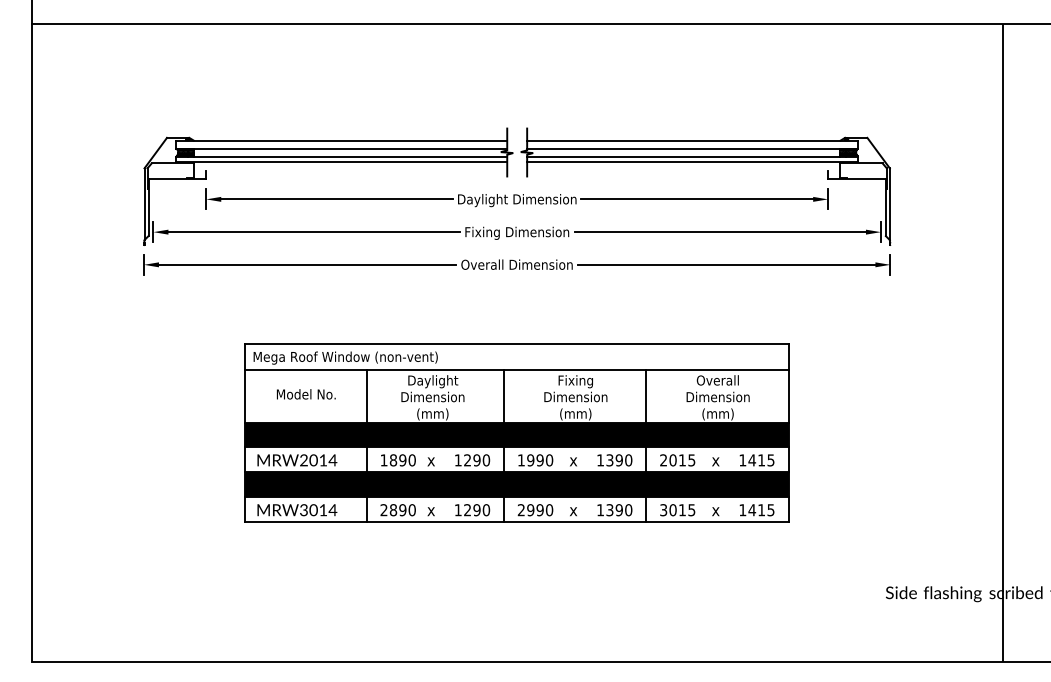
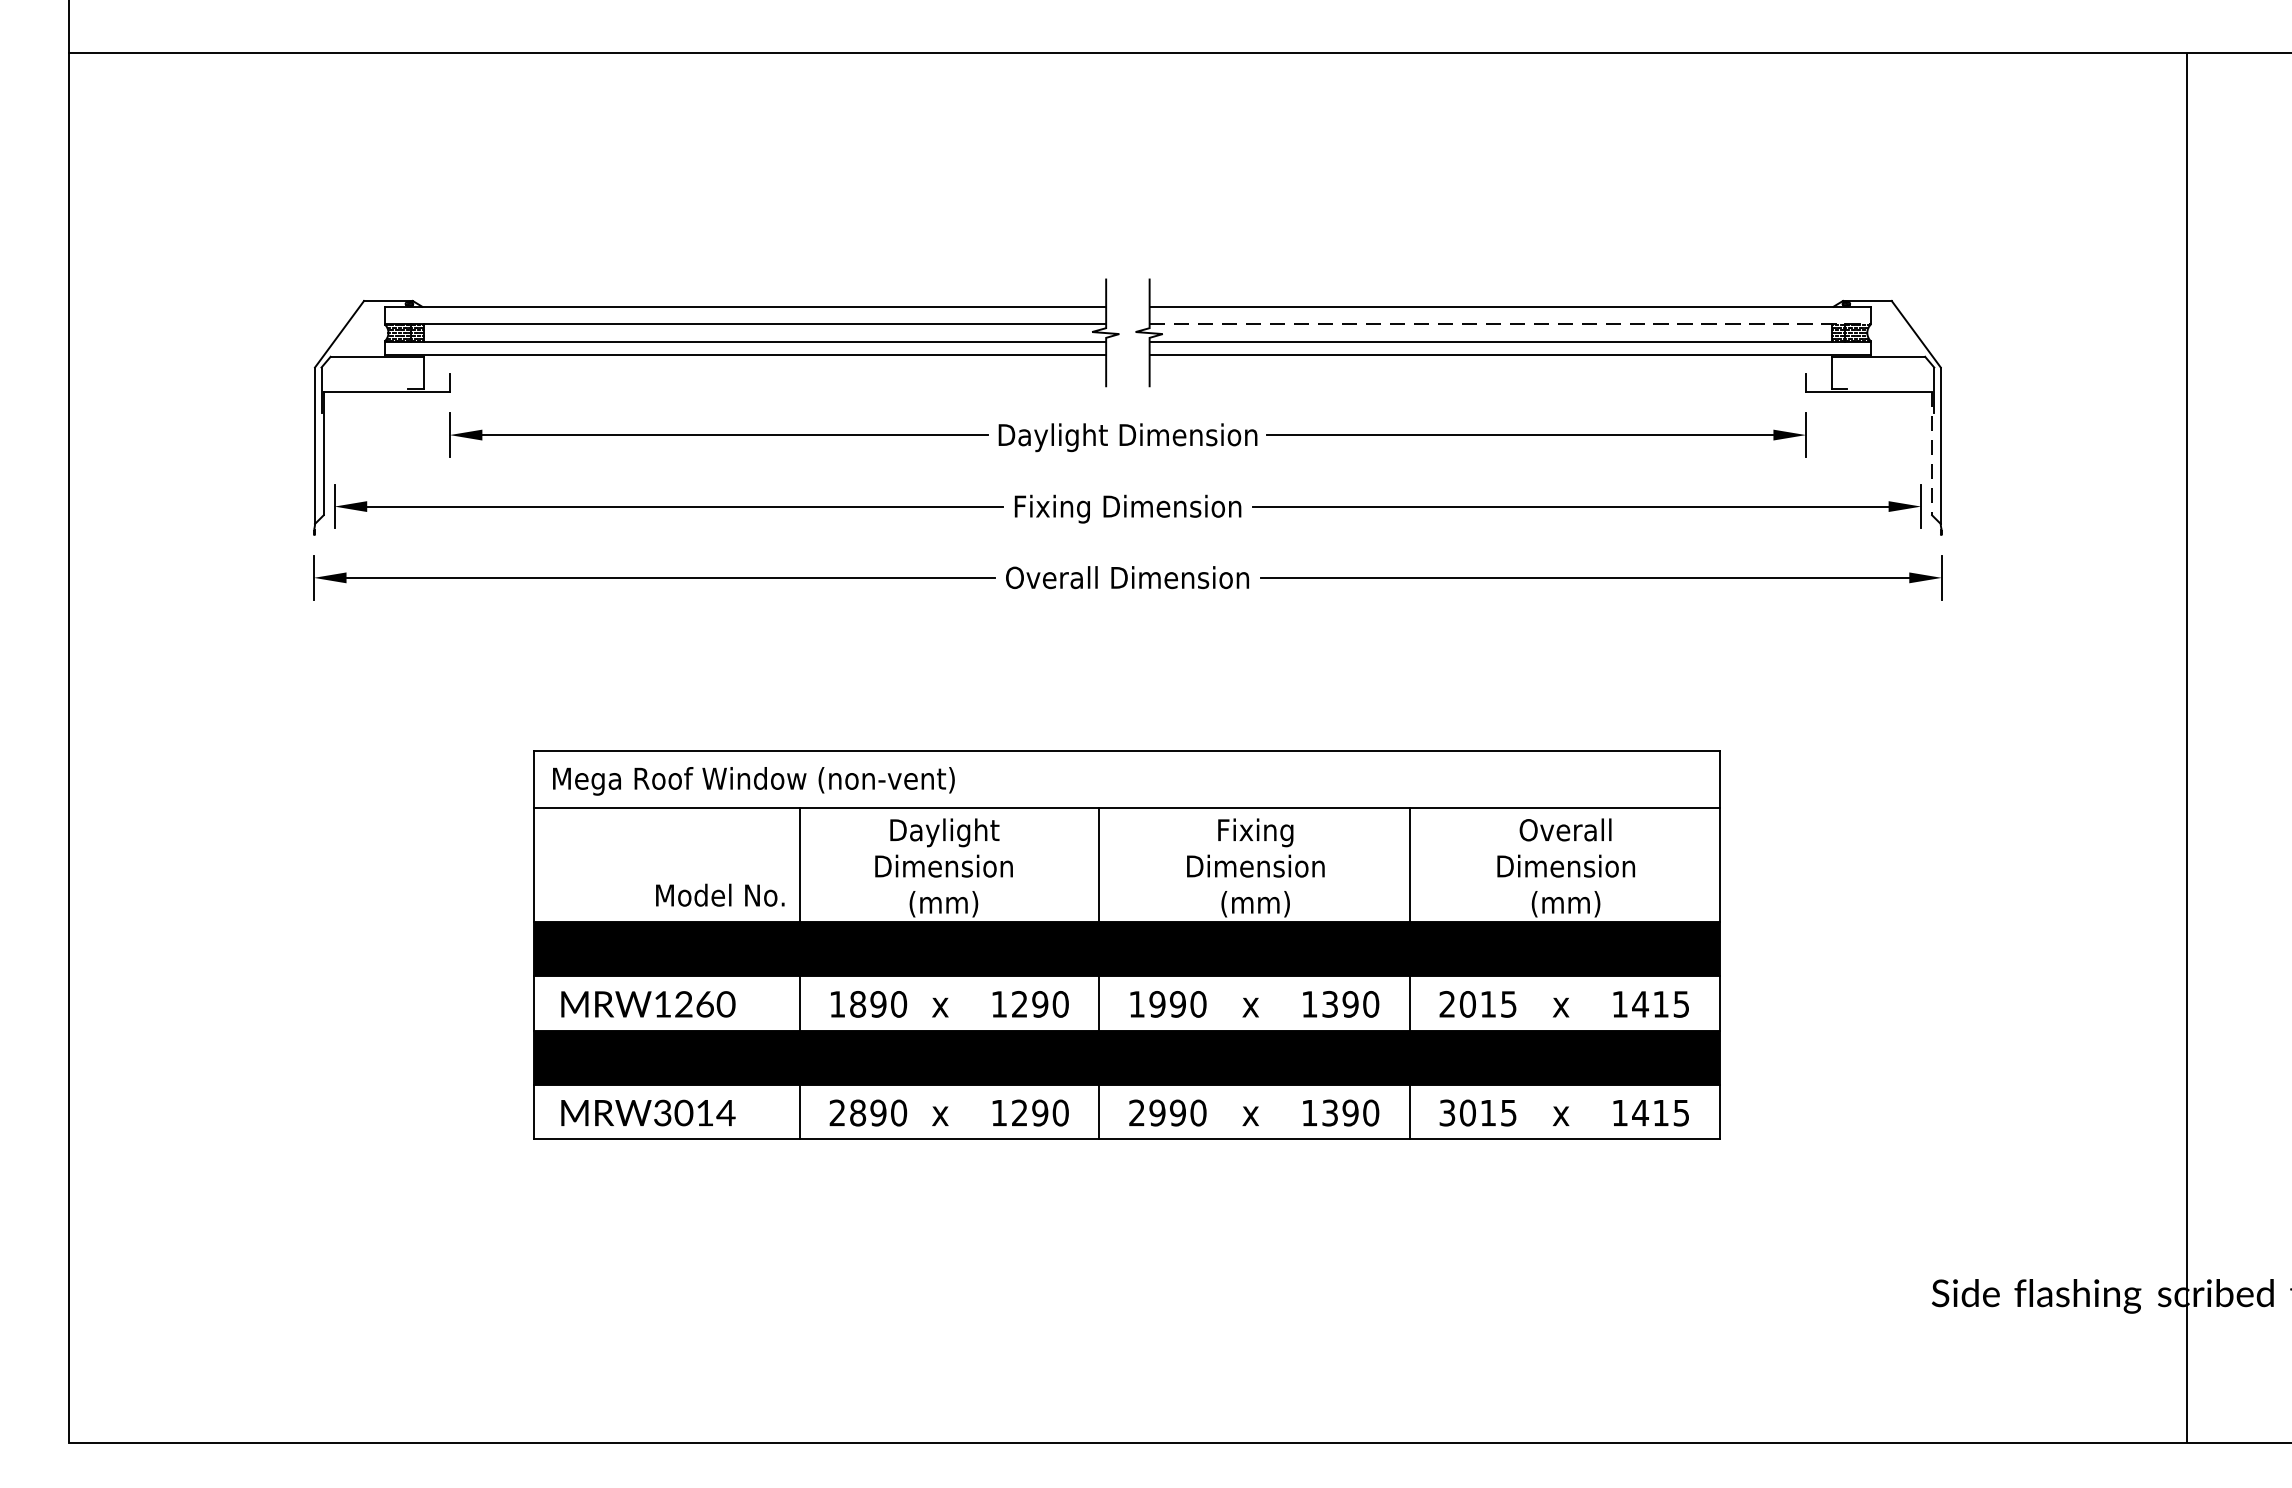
line: (693, 148) -> (1512, 324), solid -> dashed
line: (885, 208) -> (1931, 454), solid -> dashed
text: (306, 394) -> (720, 895), moved
text: (318, 460) -> (694, 1004), MRW2014 -> MRW1260

